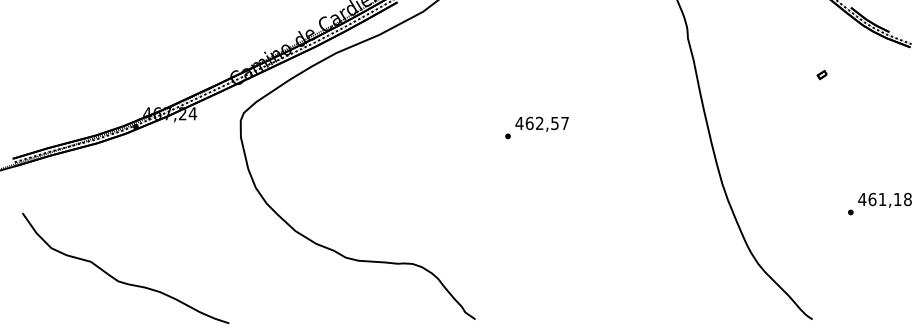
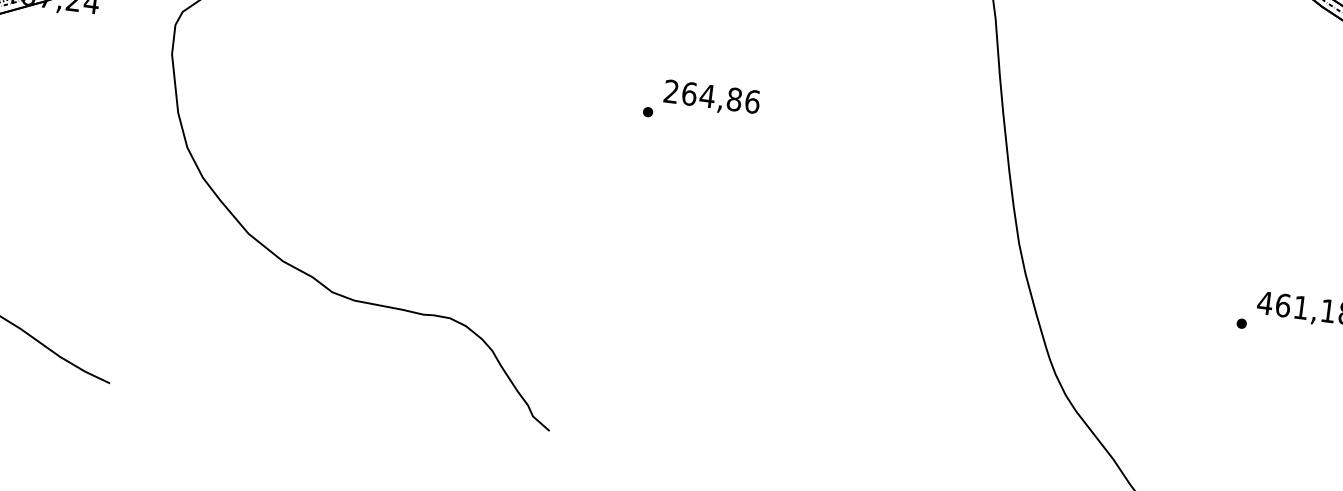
part: (821, 74) -> (1220, 71), removed
text: (542, 123) -> (712, 96), 462,57 -> 264,86

